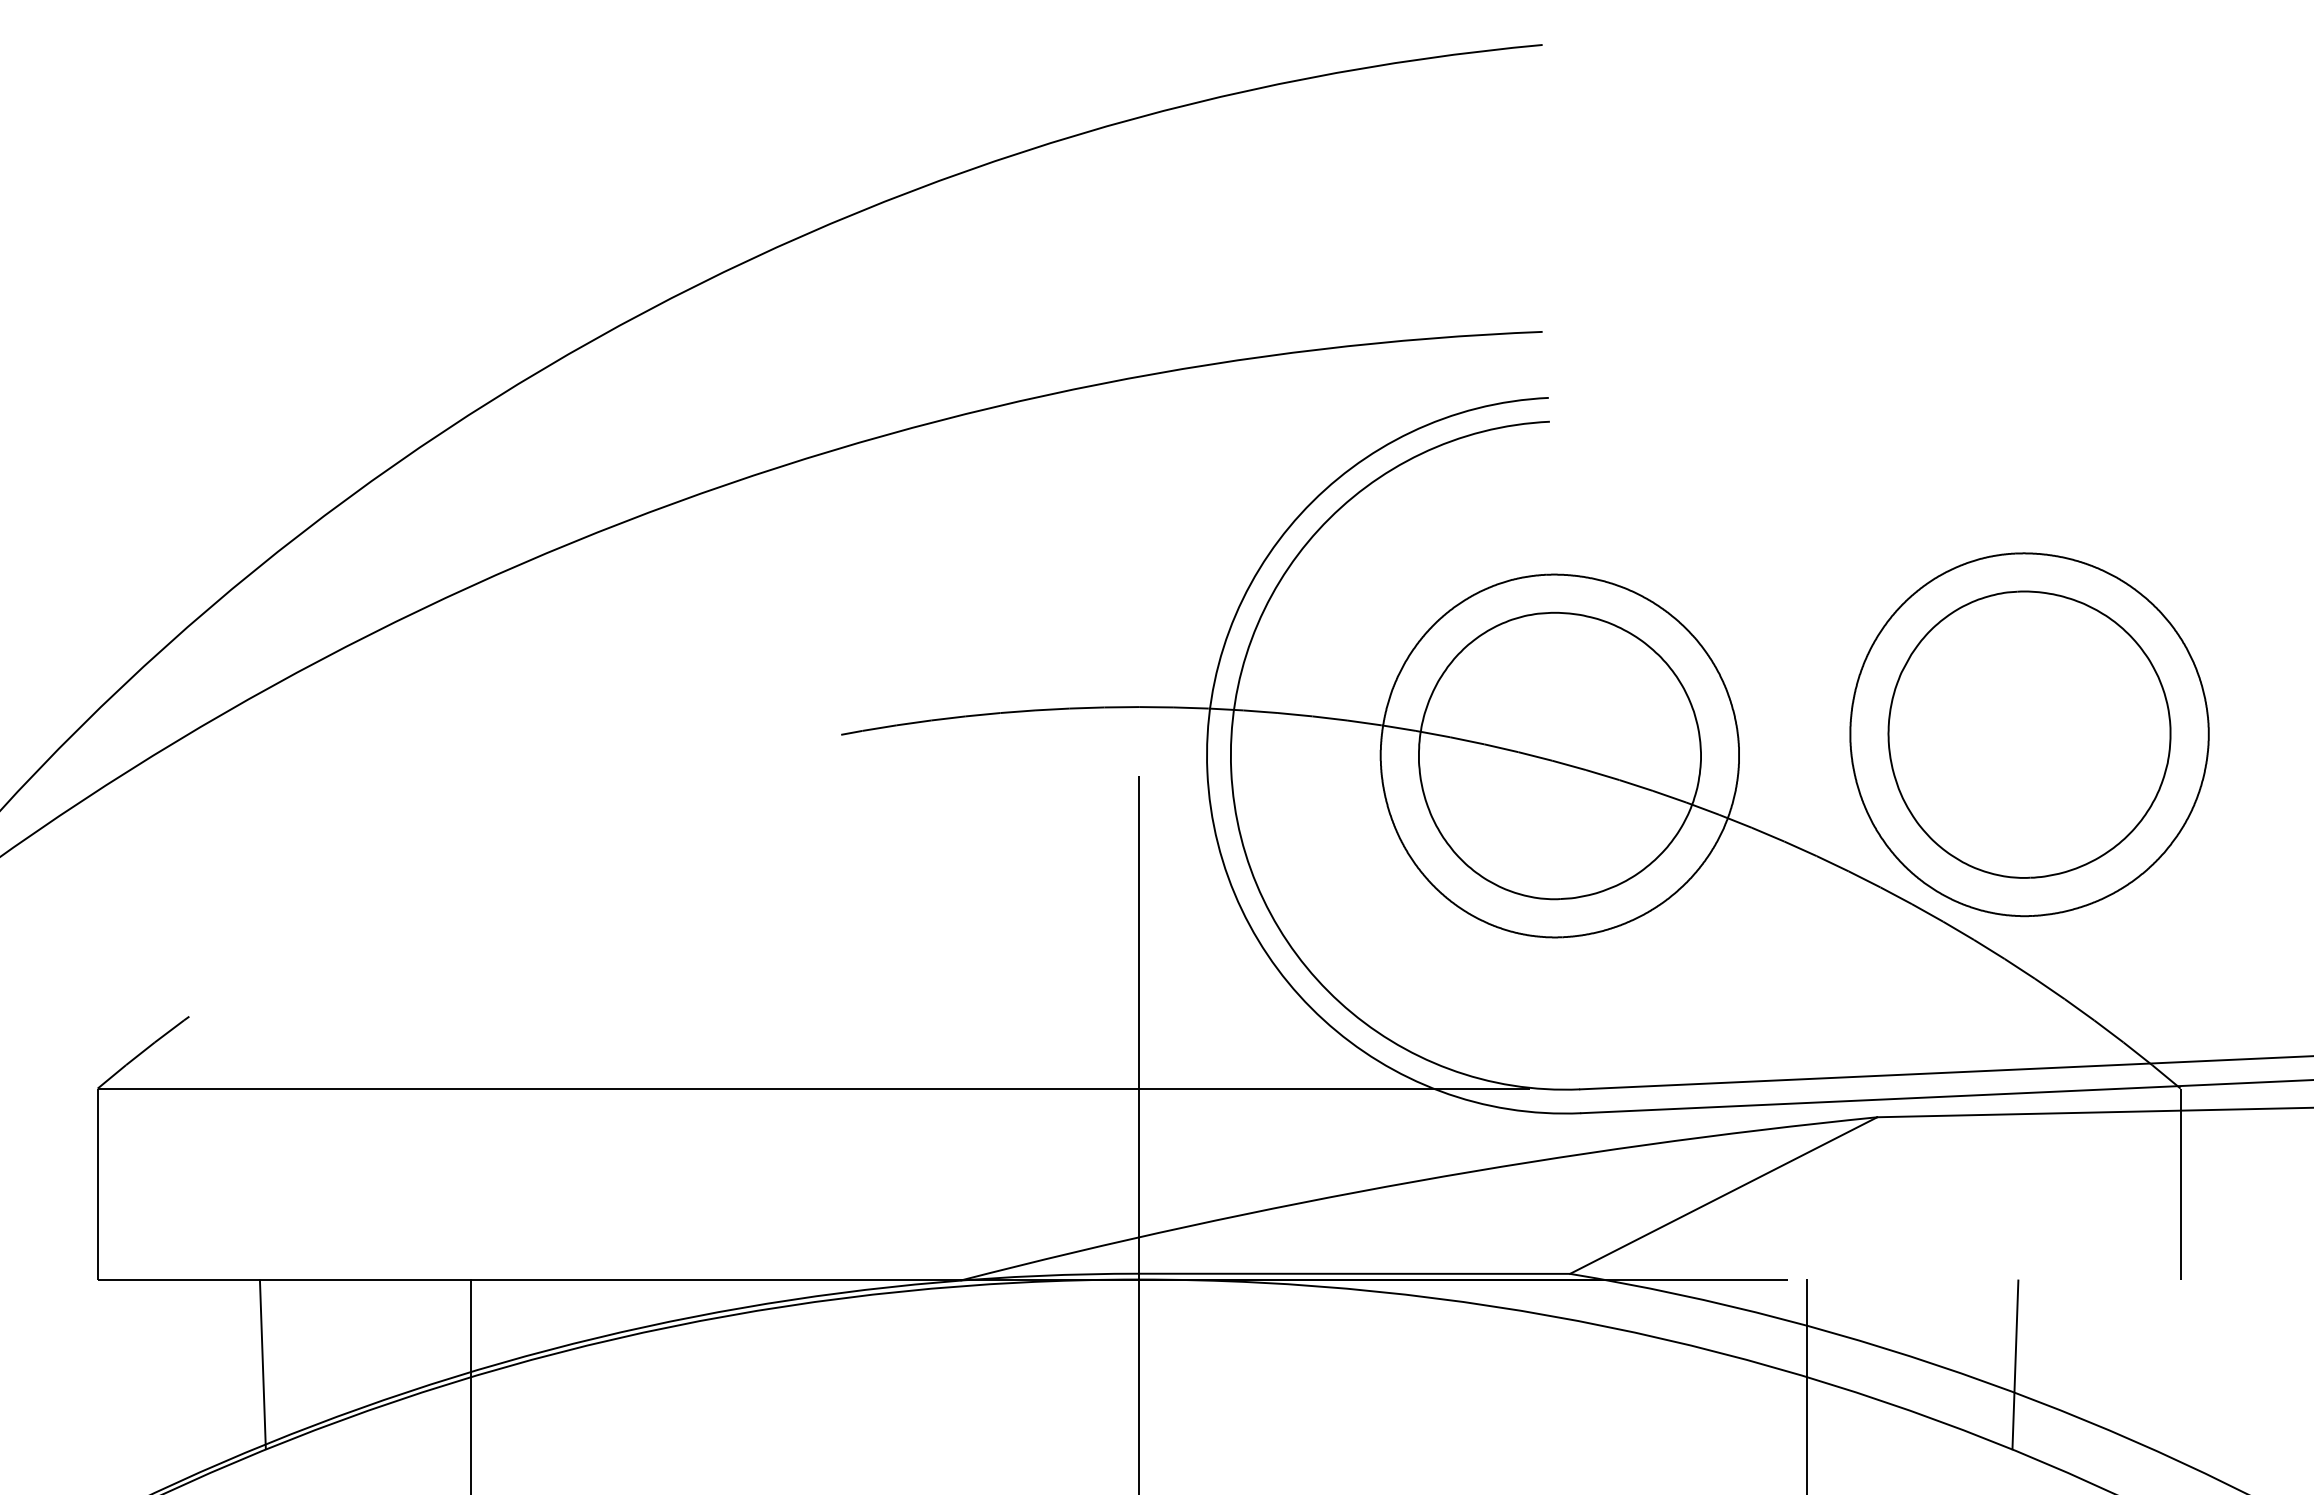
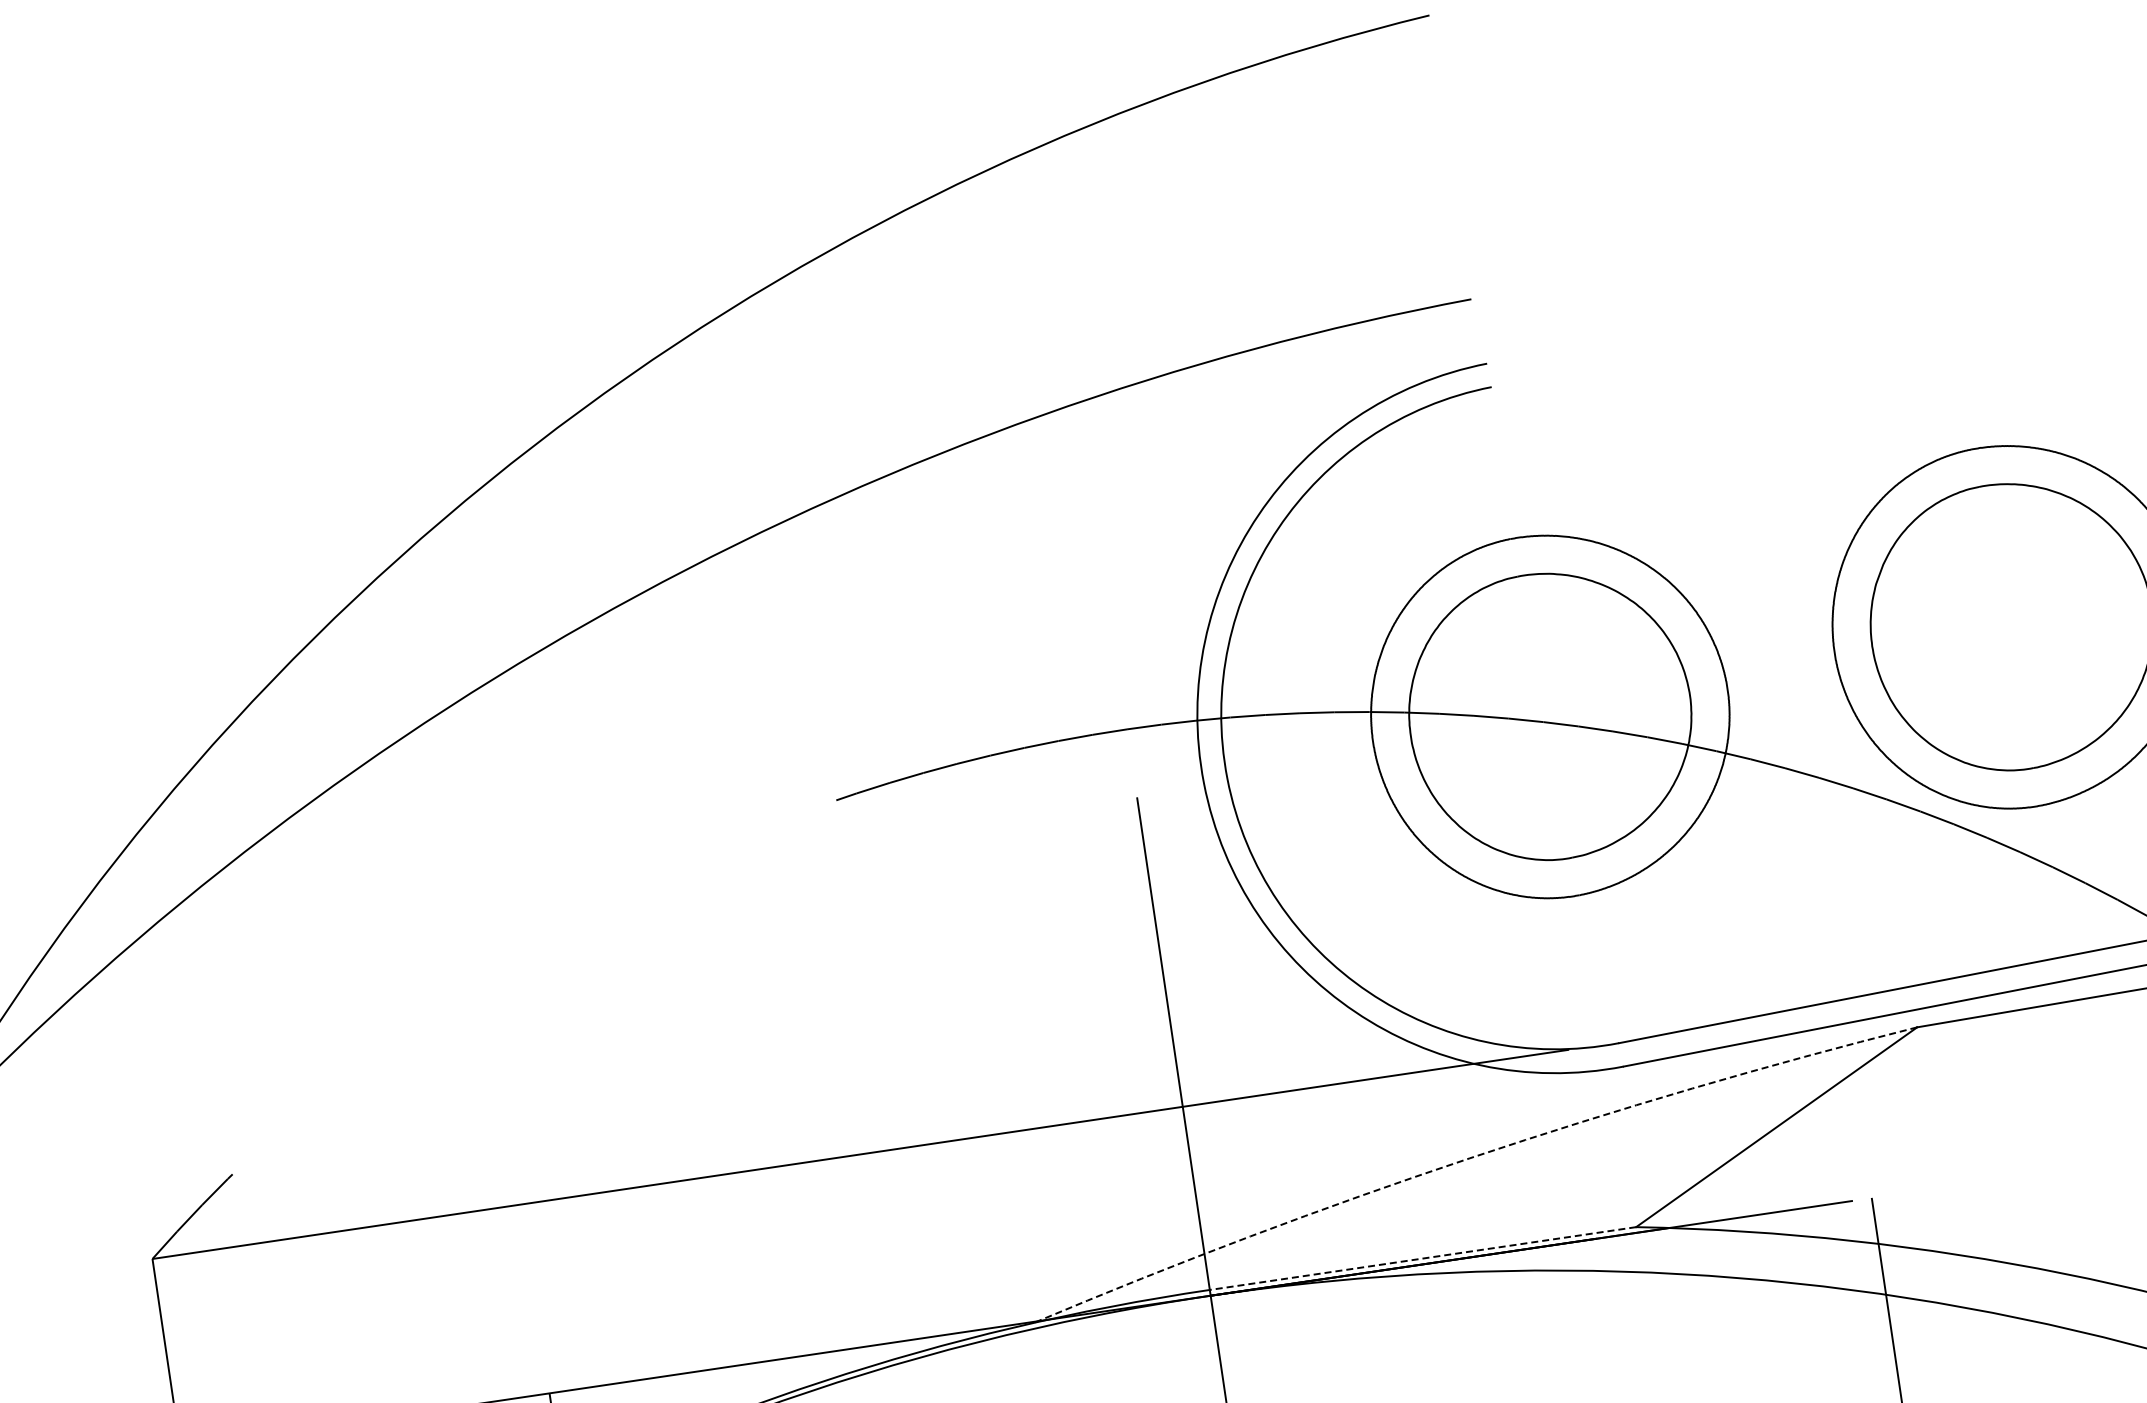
arc: (1415, 1181) -> (1469, 1158), solid -> dashed
line: (1354, 1273) -> (1422, 1258), solid -> dashed
line: (2015, 1364) -> (2090, 1251), removed

